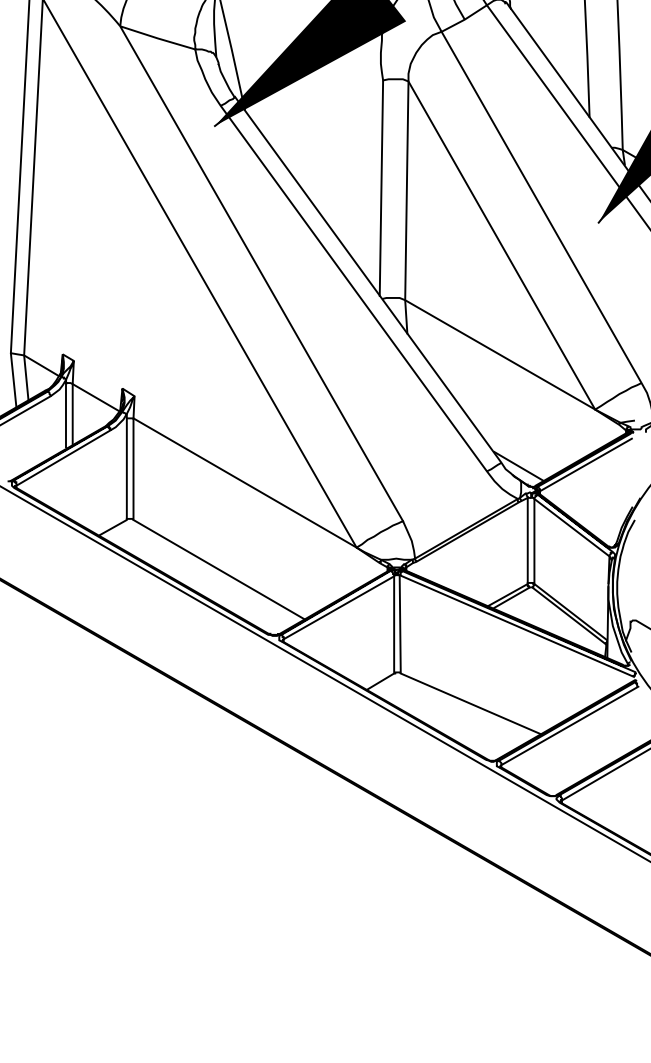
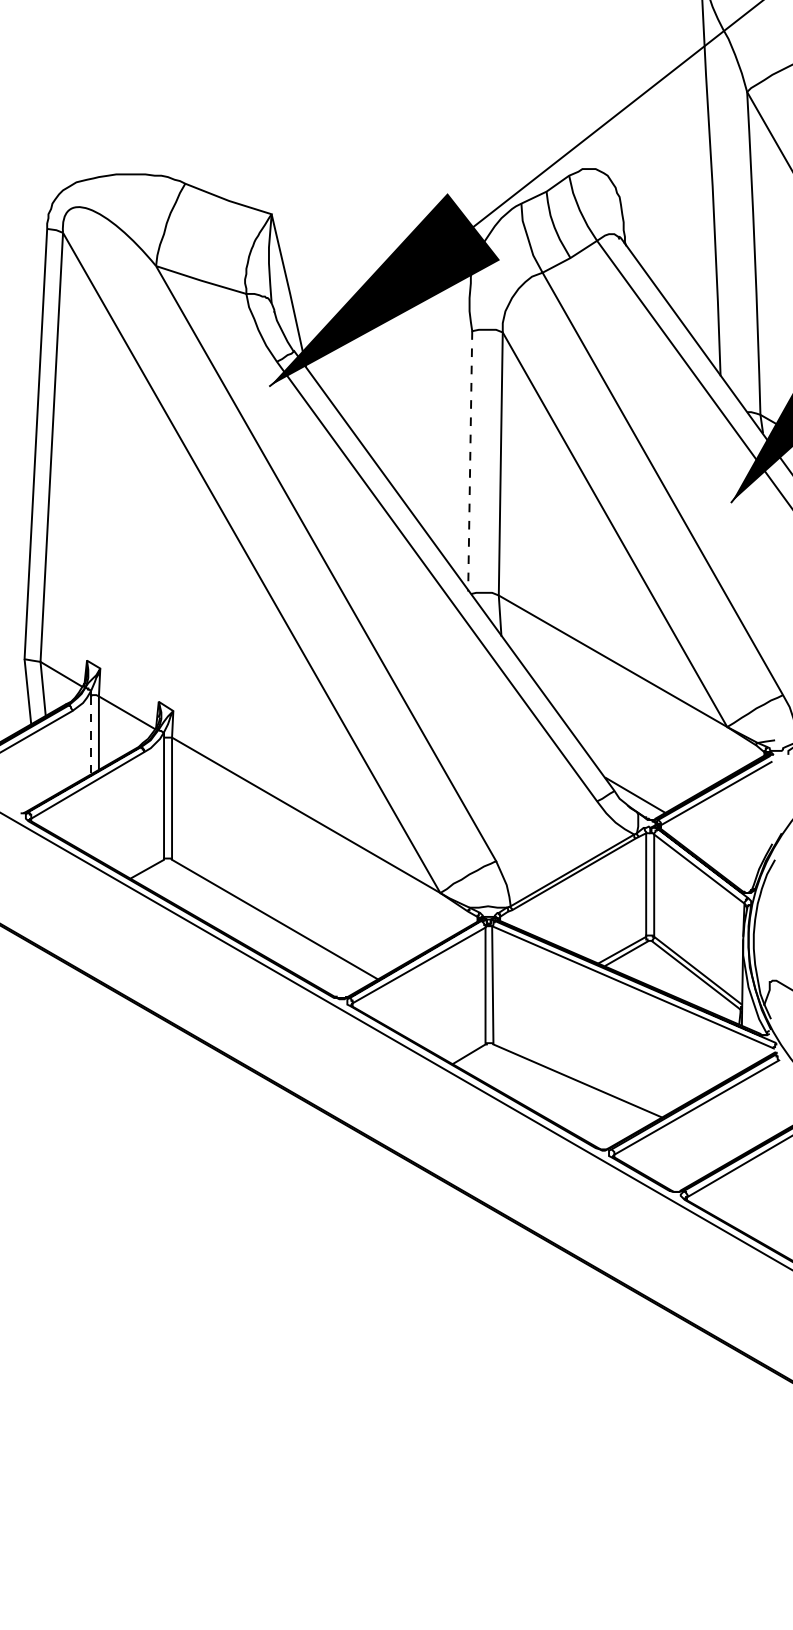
line: (381, 188) -> (470, 461), solid -> dashed
line: (65, 415) -> (90, 734), solid -> dashed

